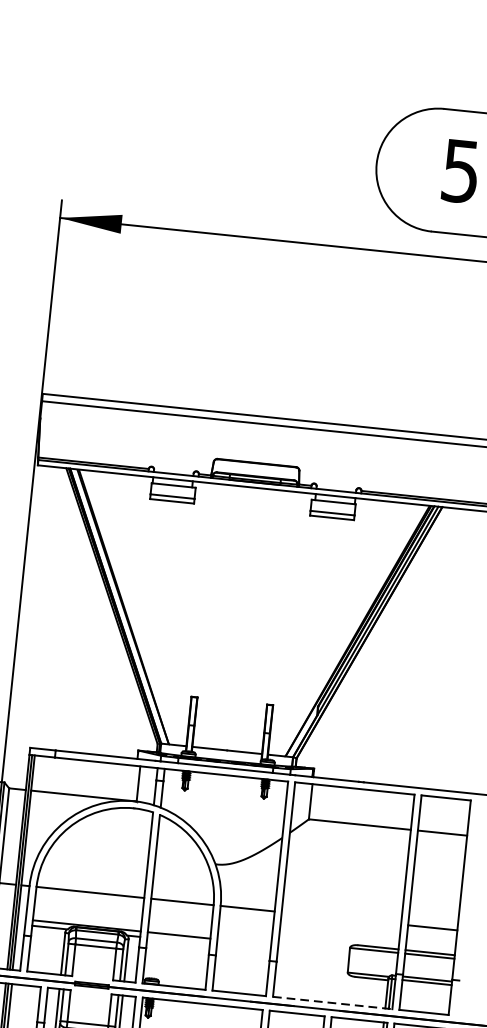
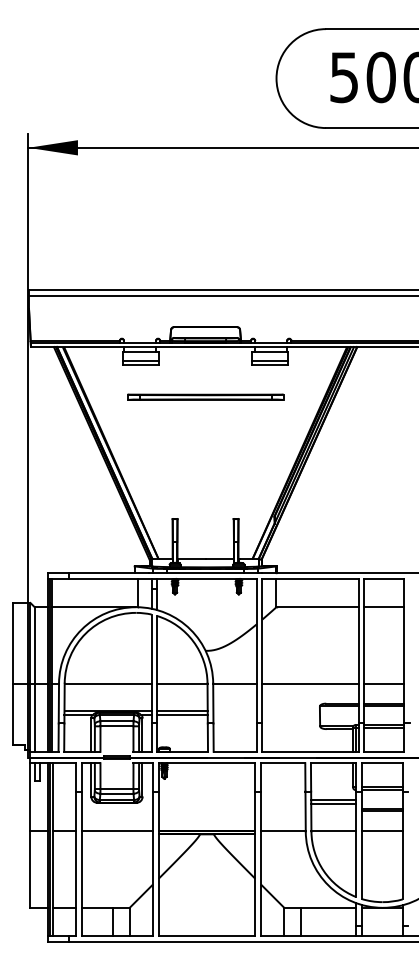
part: (247, 548) -> (205, 396), added
line: (341, 918) -> (310, 683), added
line: (178, 940) -> (182, 714), added
line: (333, 1002) -> (311, 751), dashed -> solid

